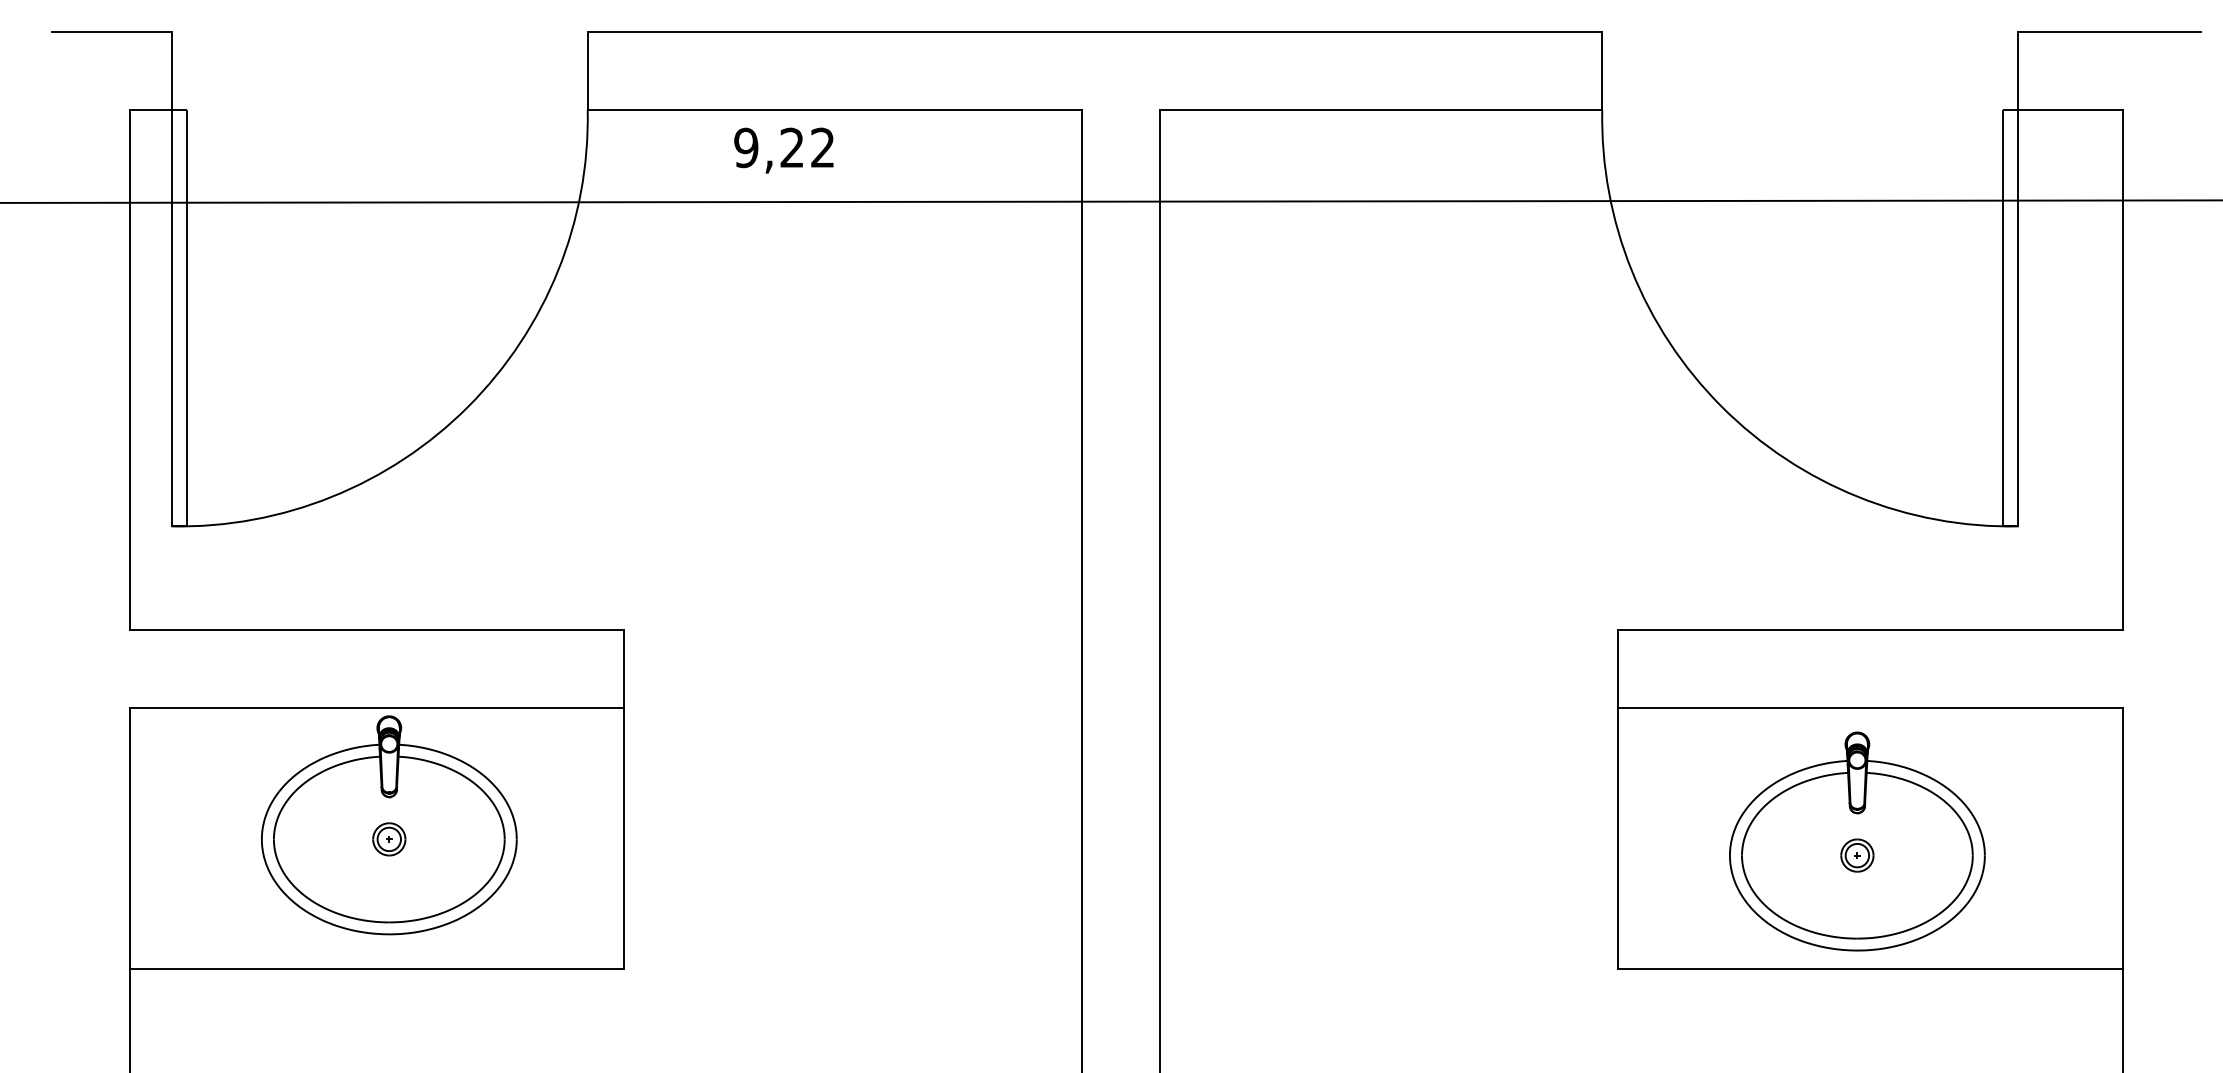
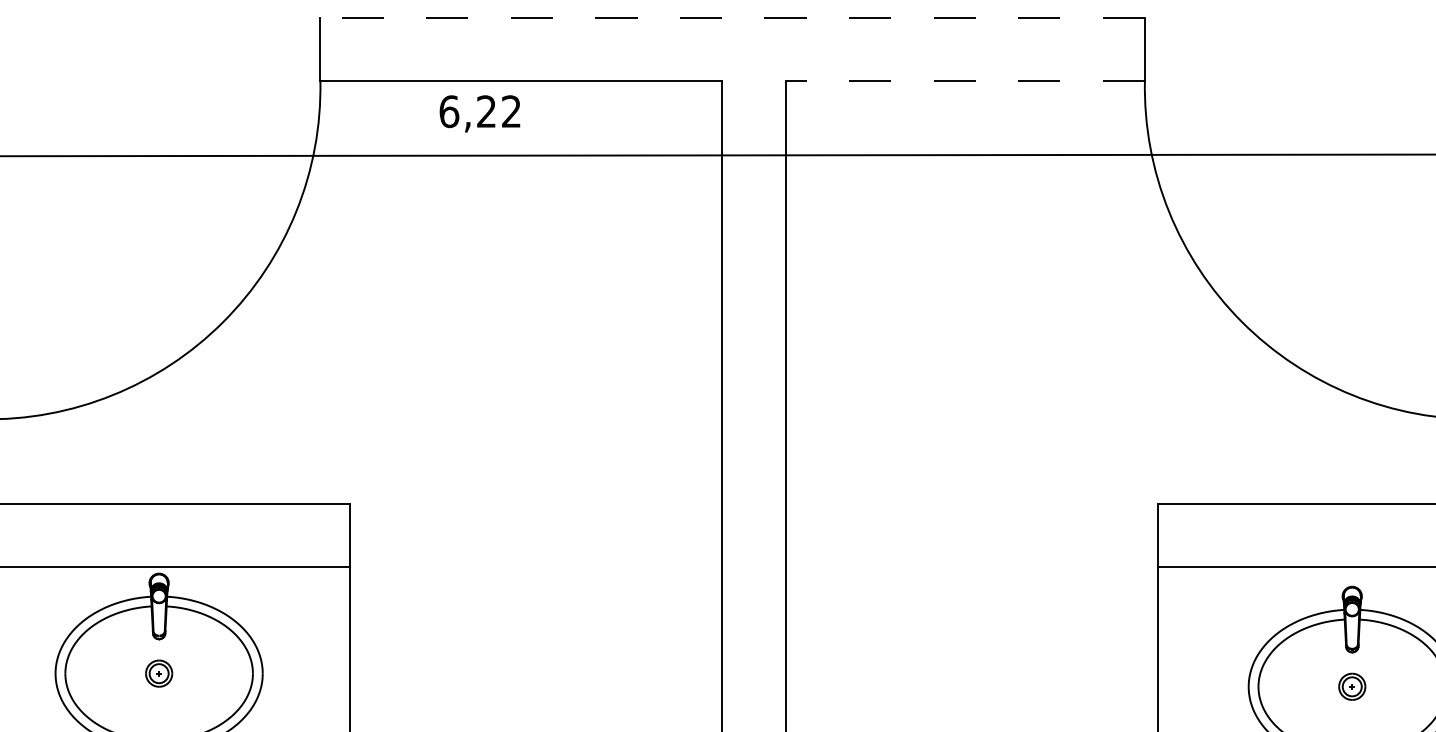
line: (1094, 32) -> (732, 17), solid -> dashed
line: (1380, 110) -> (964, 81), solid -> dashed
text: (746, 147) -> (449, 111), 9,22 -> 6,22

